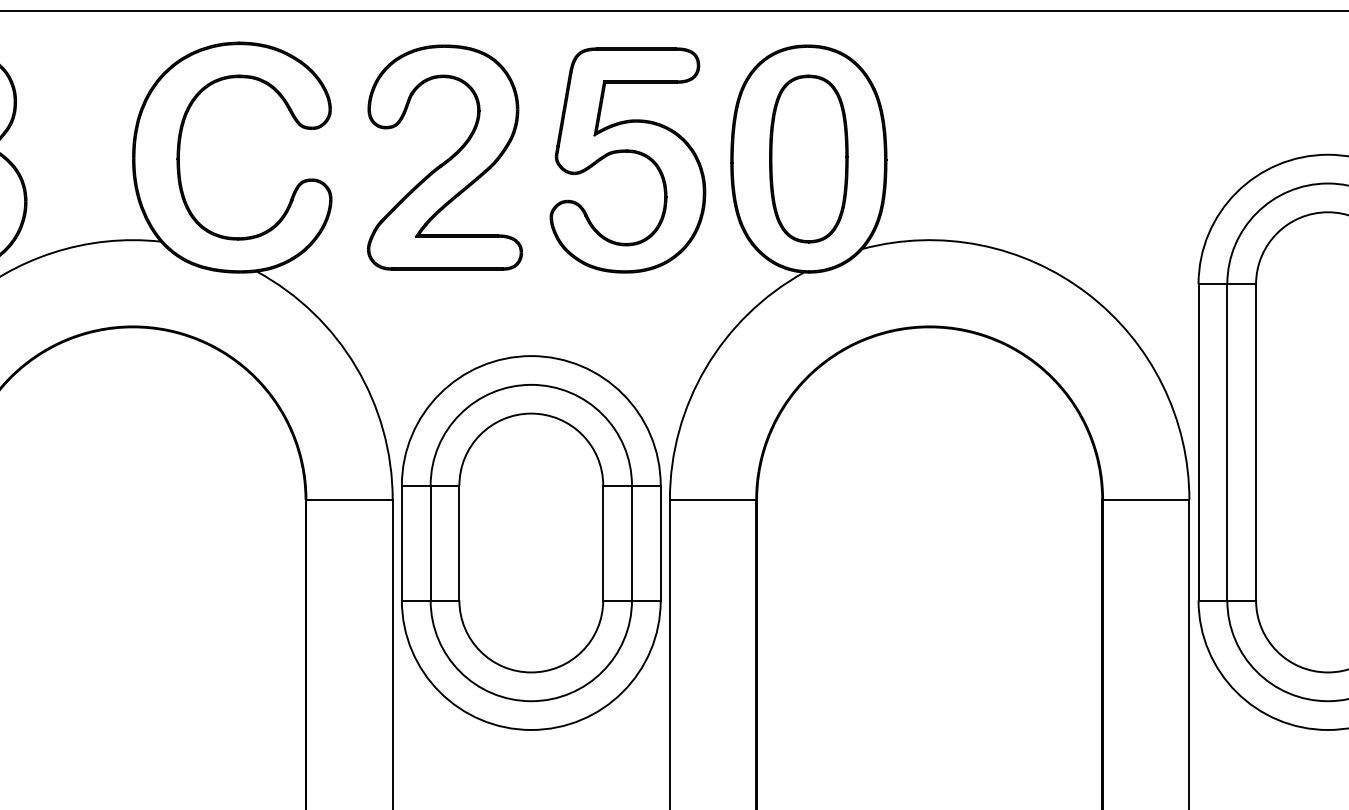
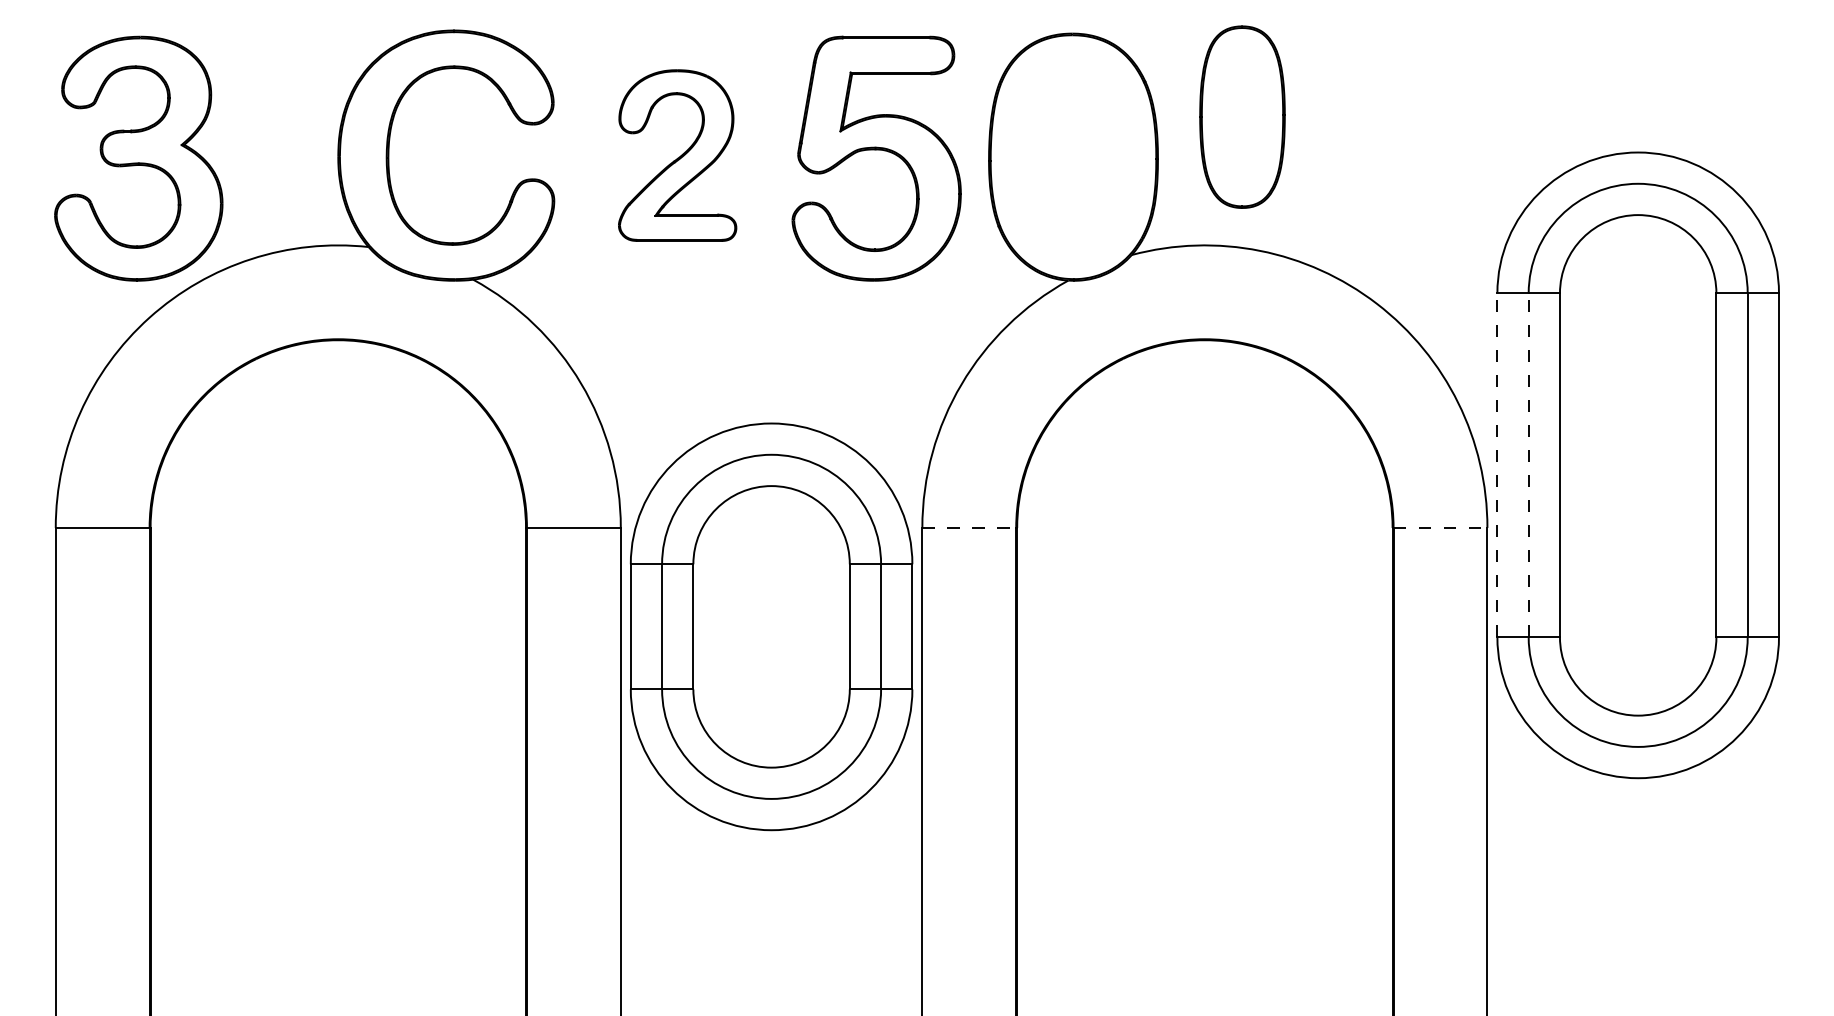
part: (444, 157) -> (677, 155), size x0.7
part: (808, 158) -> (1242, 116), moved
line: (1198, 441) -> (1497, 464), solid -> dashed
line: (1227, 441) -> (1528, 464), solid -> dashed
line: (713, 499) -> (969, 527), solid -> dashed
line: (1146, 499) -> (1440, 527), solid -> dashed
part: (531, 542) -> (771, 626), moved

